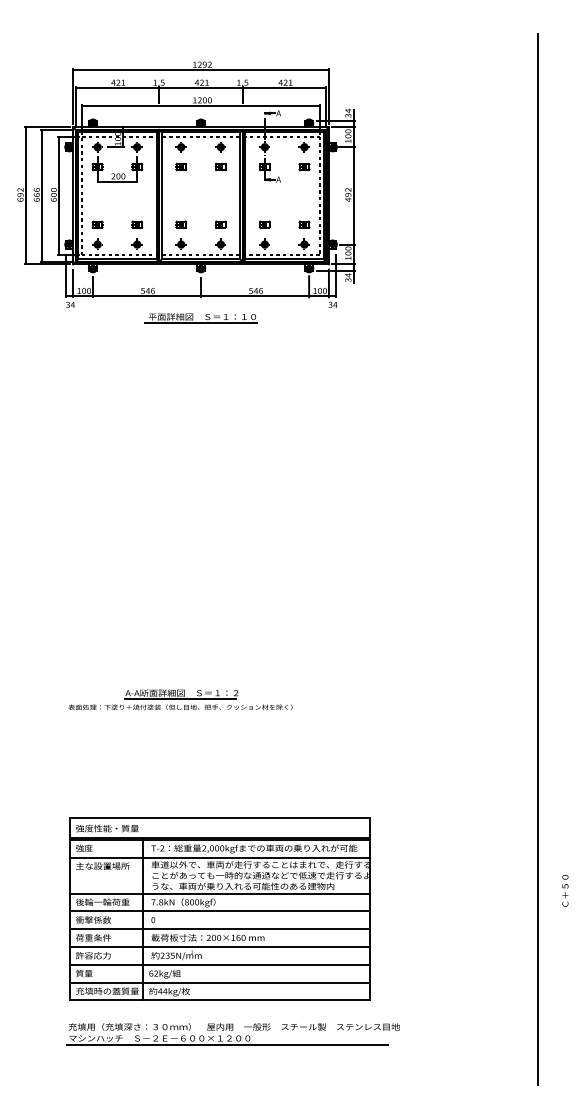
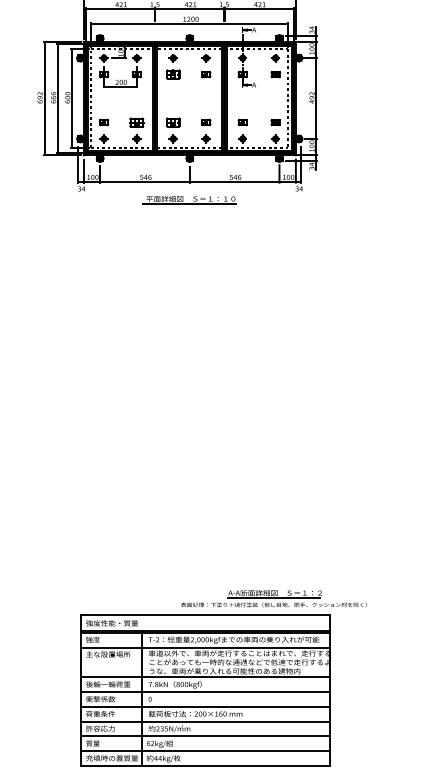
part: (181, 166) -> (173, 74), size x1.6
part: (137, 224) -> (137, 122), size x1.6
part: (181, 224) -> (173, 122), size x1.6
part: (180, 699) -> (273, 598), moved

